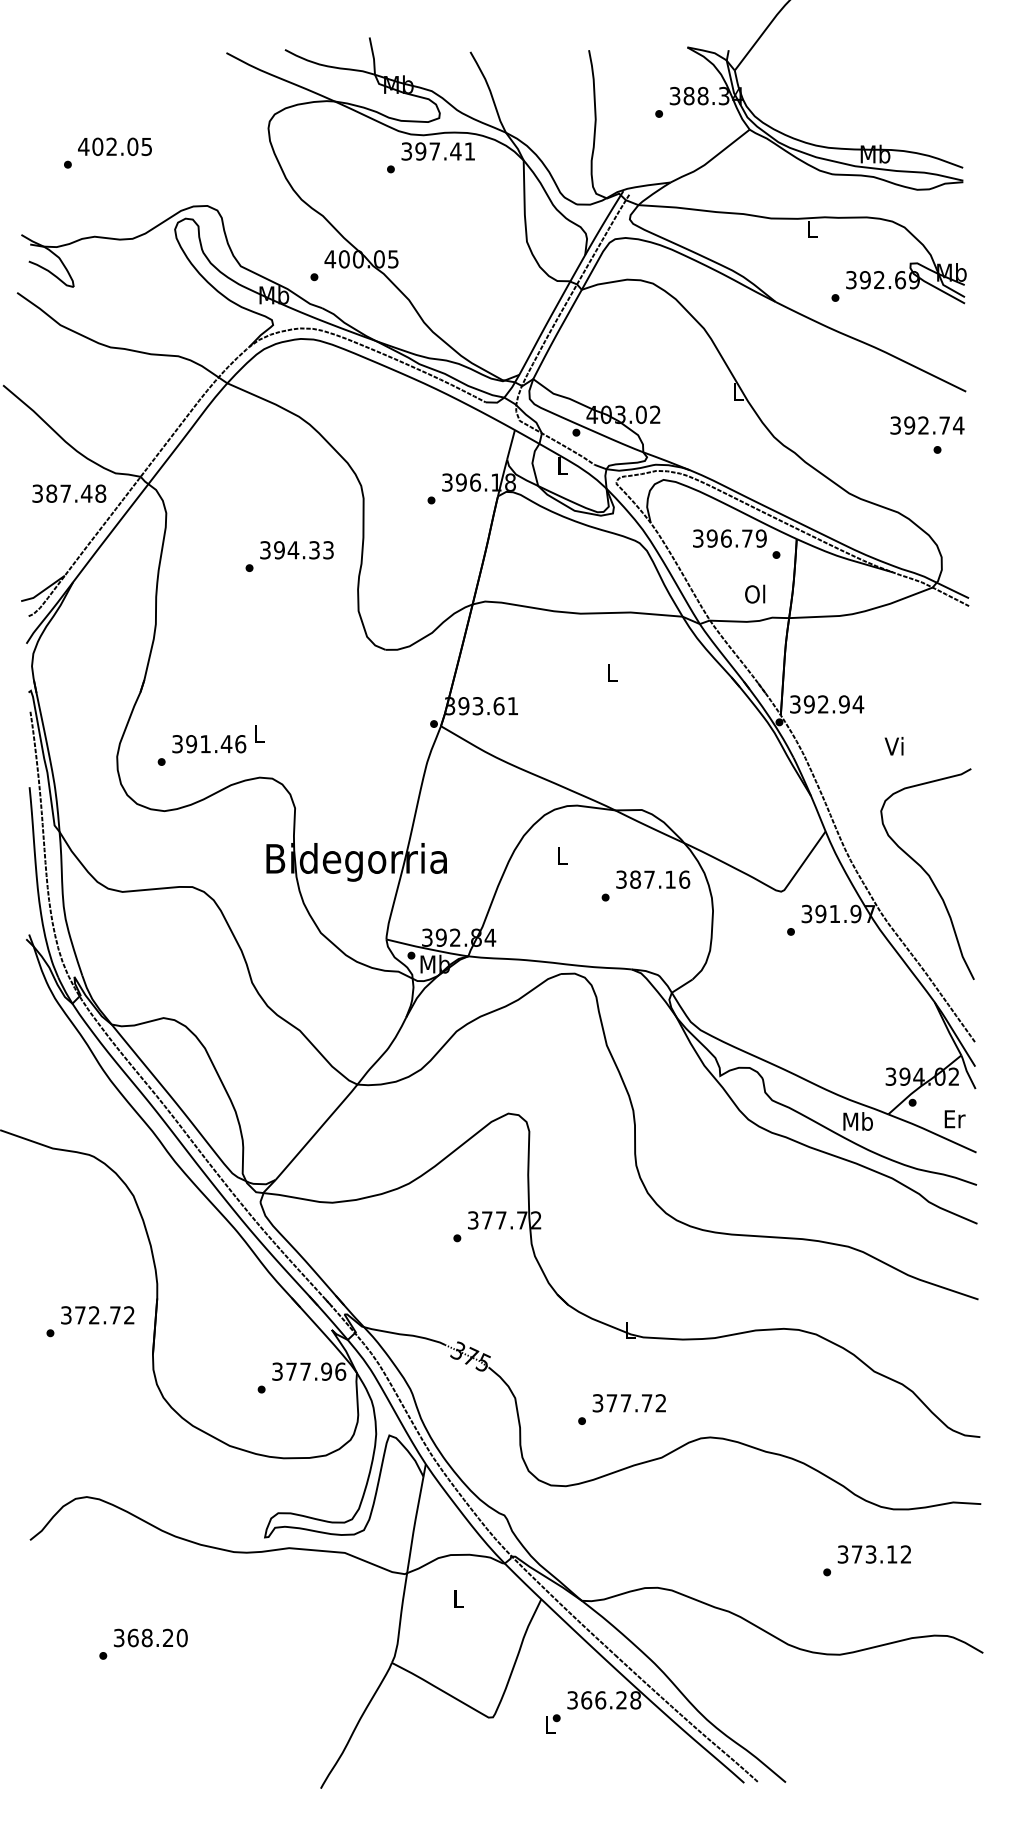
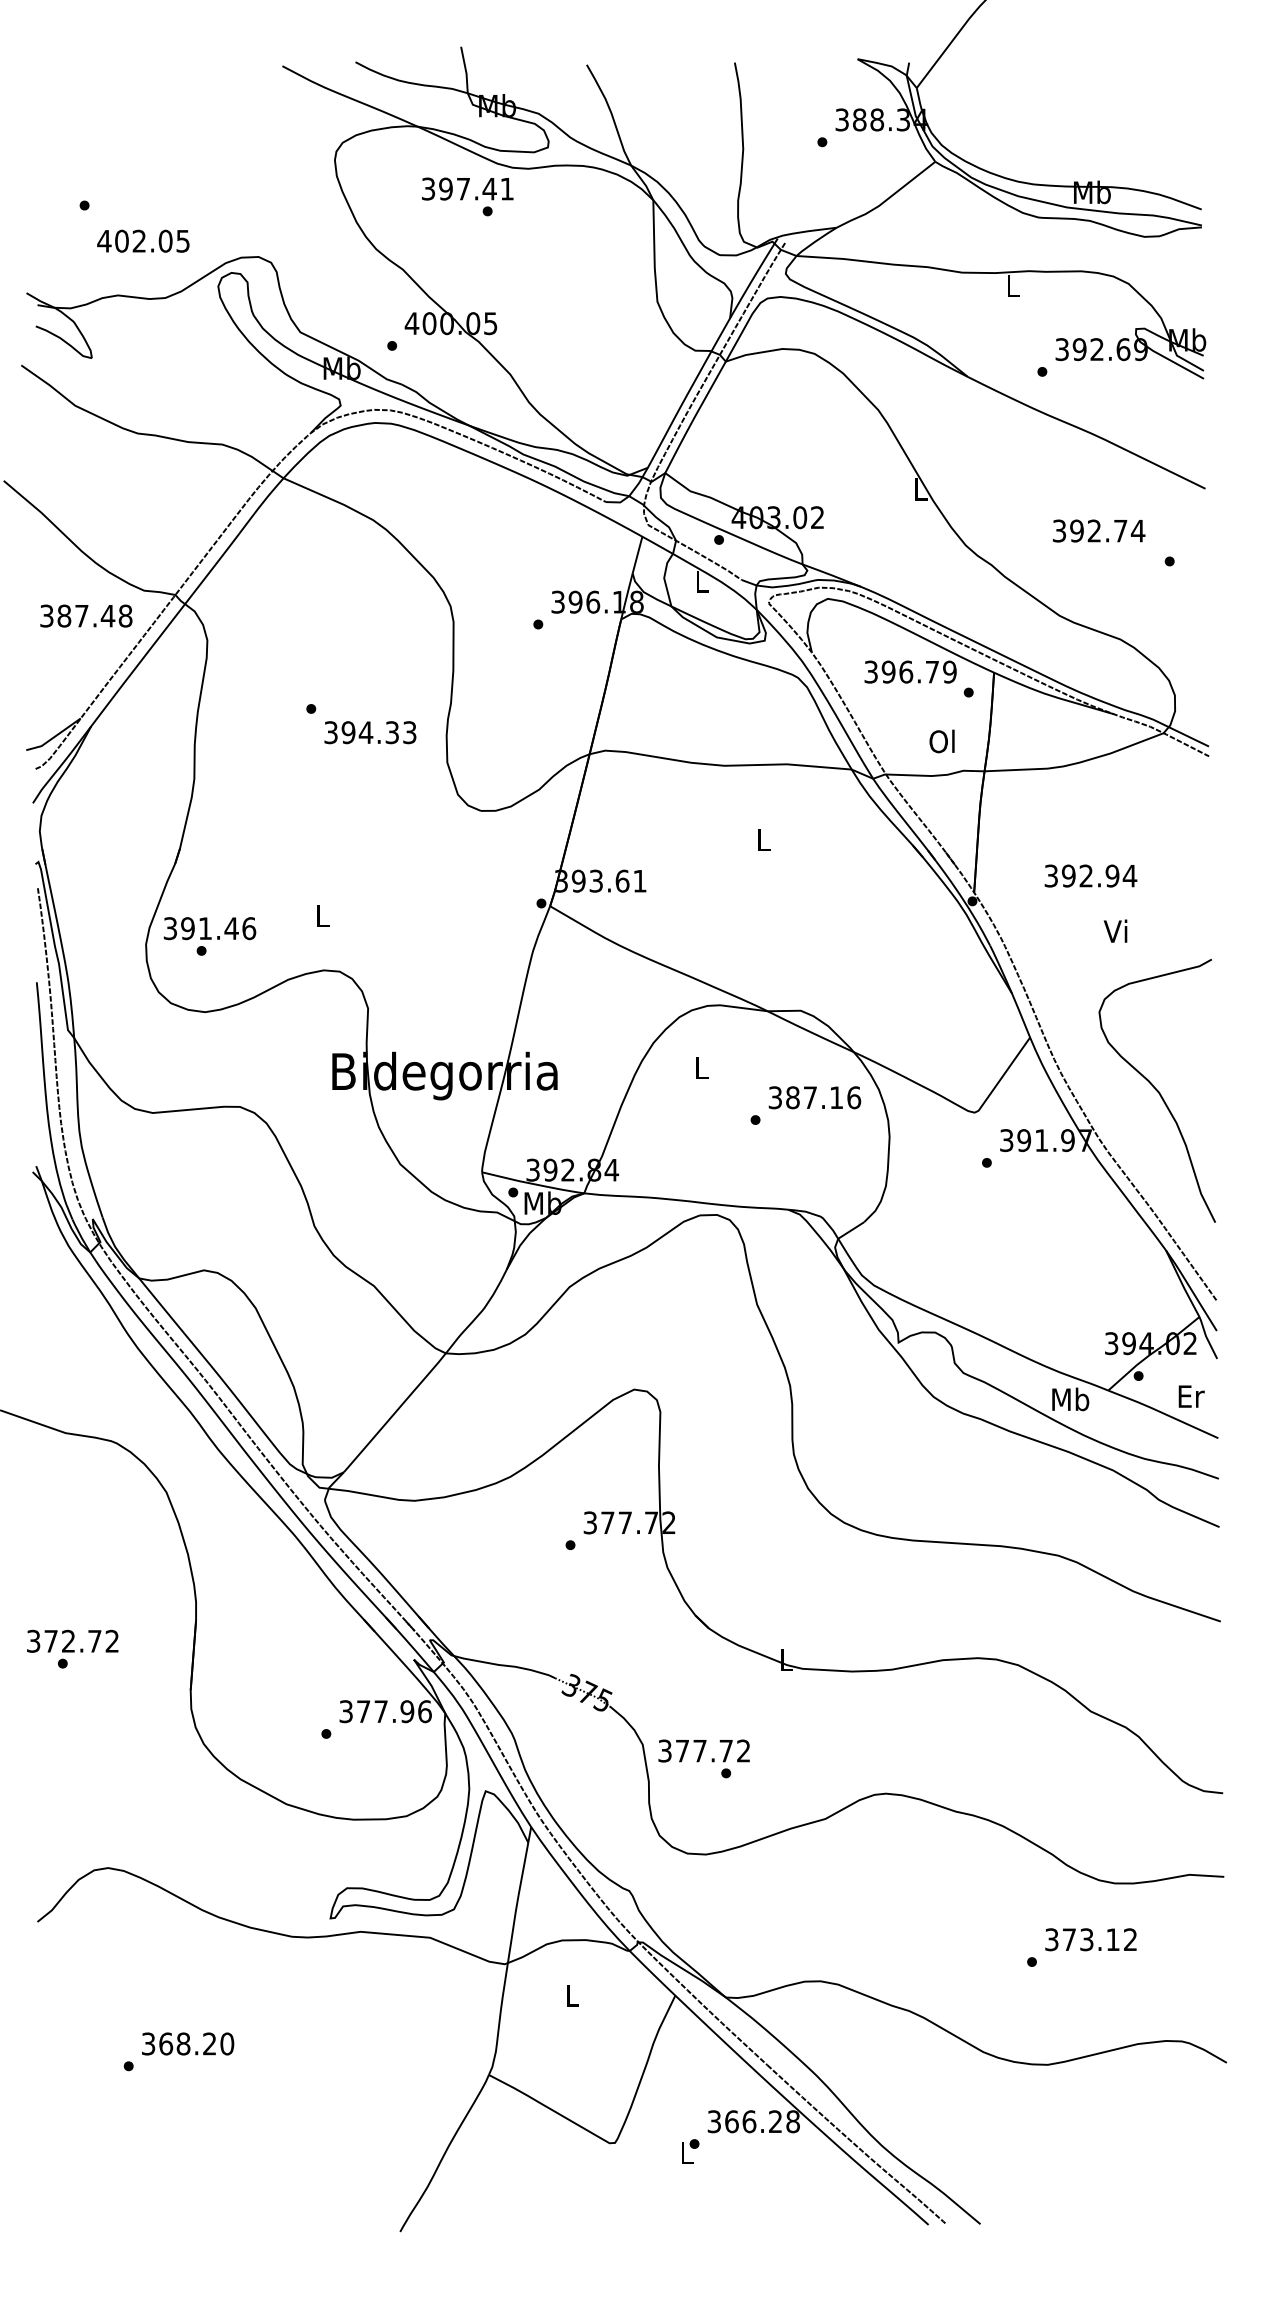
text: (115, 146) -> (143, 240), moved
text: (438, 151) -> (467, 188), moved
text: (927, 425) -> (1099, 530), moved
text: (297, 550) -> (370, 732), moved
text: (826, 704) -> (1090, 875), moved
text: (208, 744) -> (209, 928), moved
text: (97, 1314) -> (72, 1640), moved
text: (628, 1402) -> (703, 1750), moved

